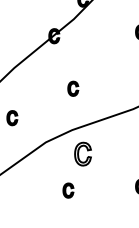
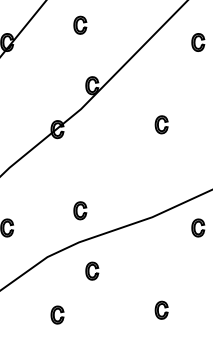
part: (73, 88) -> (80, 210), moved
part: (83, 153) -> (92, 270), size x0.62
part: (68, 190) -> (57, 314), moved

